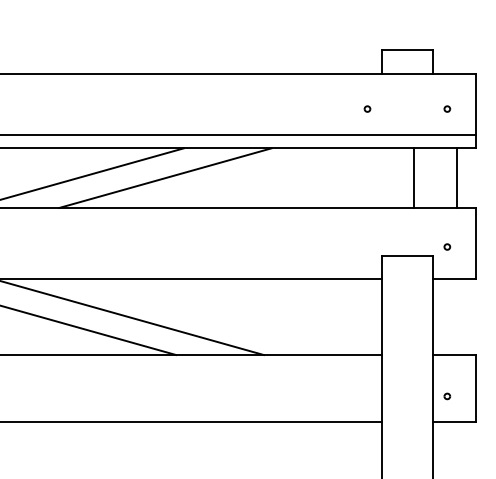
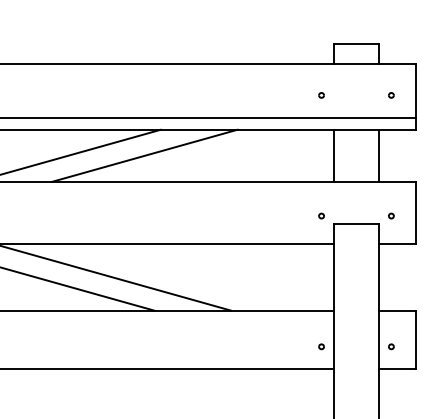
line: (414, 177) -> (334, 155), moved
line: (456, 177) -> (378, 155), moved
part: (367, 246) -> (321, 215), added
part: (367, 396) -> (321, 346), added

